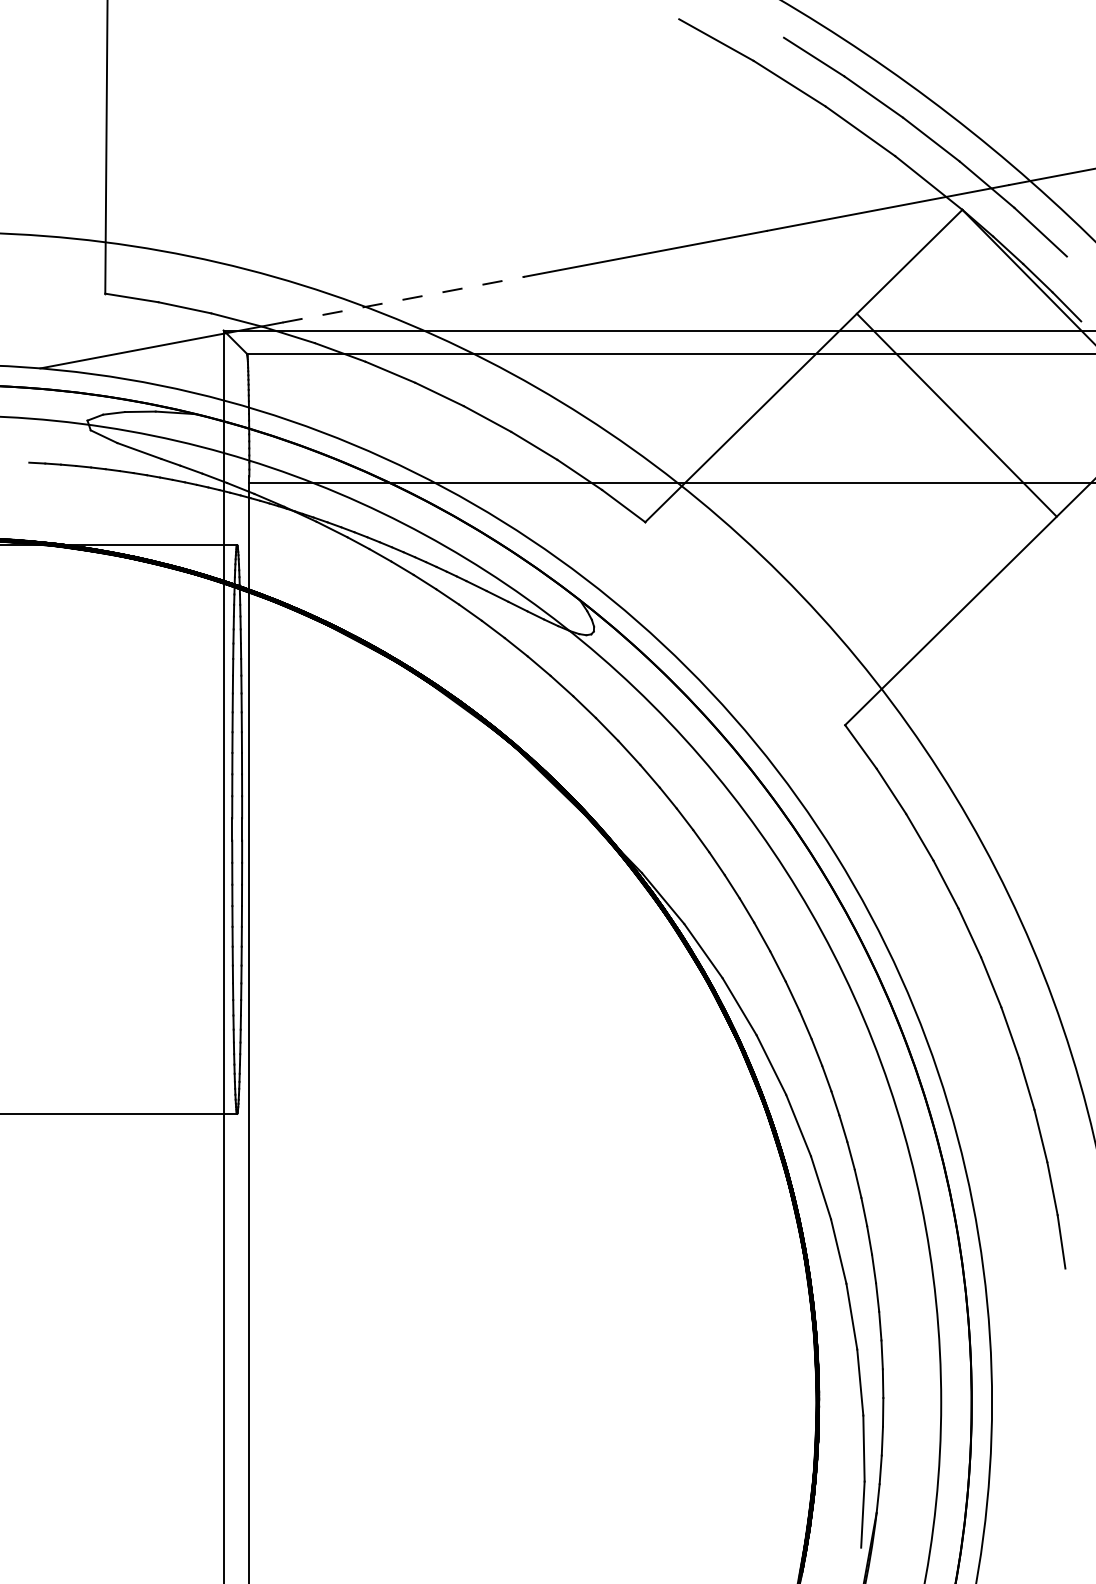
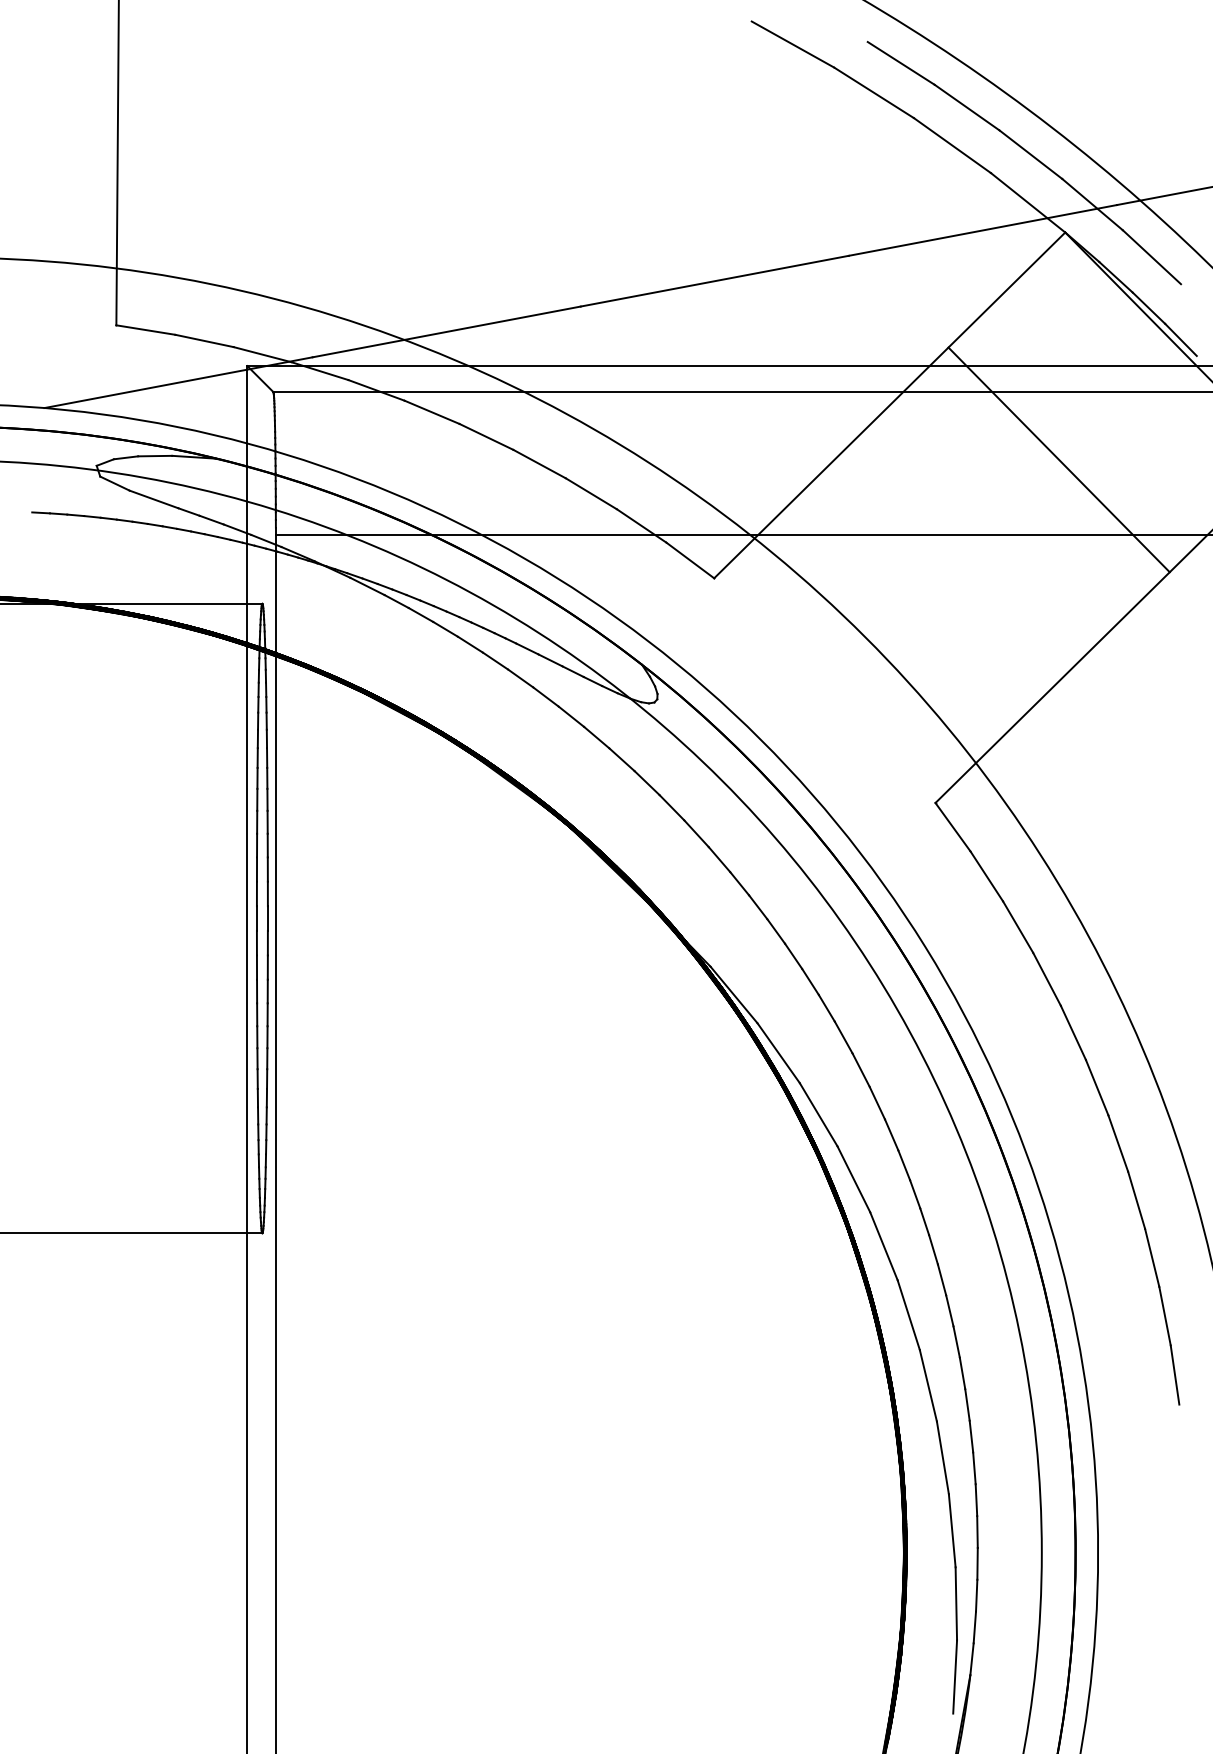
line: (404, 299) -> (447, 331), dashed -> solid

